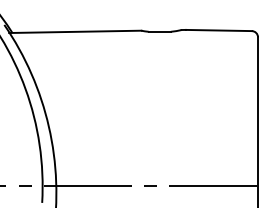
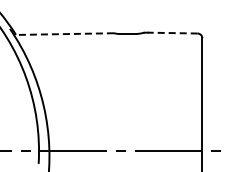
line: (218, 31) -> (172, 33), solid -> dashed
line: (74, 32) -> (63, 34), solid -> dashed

